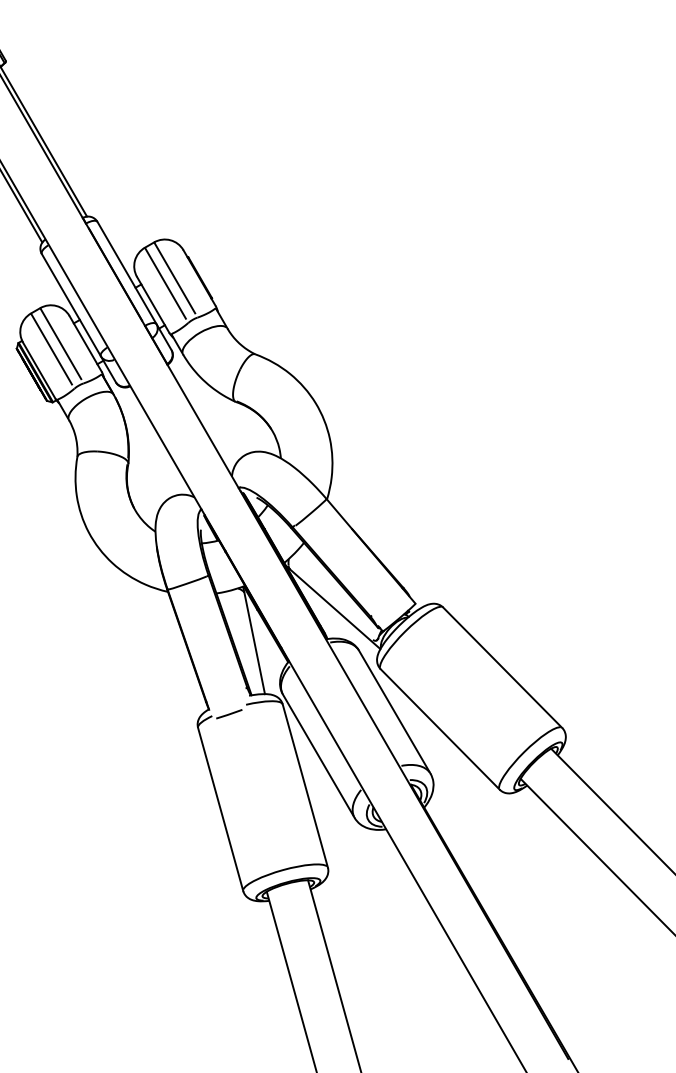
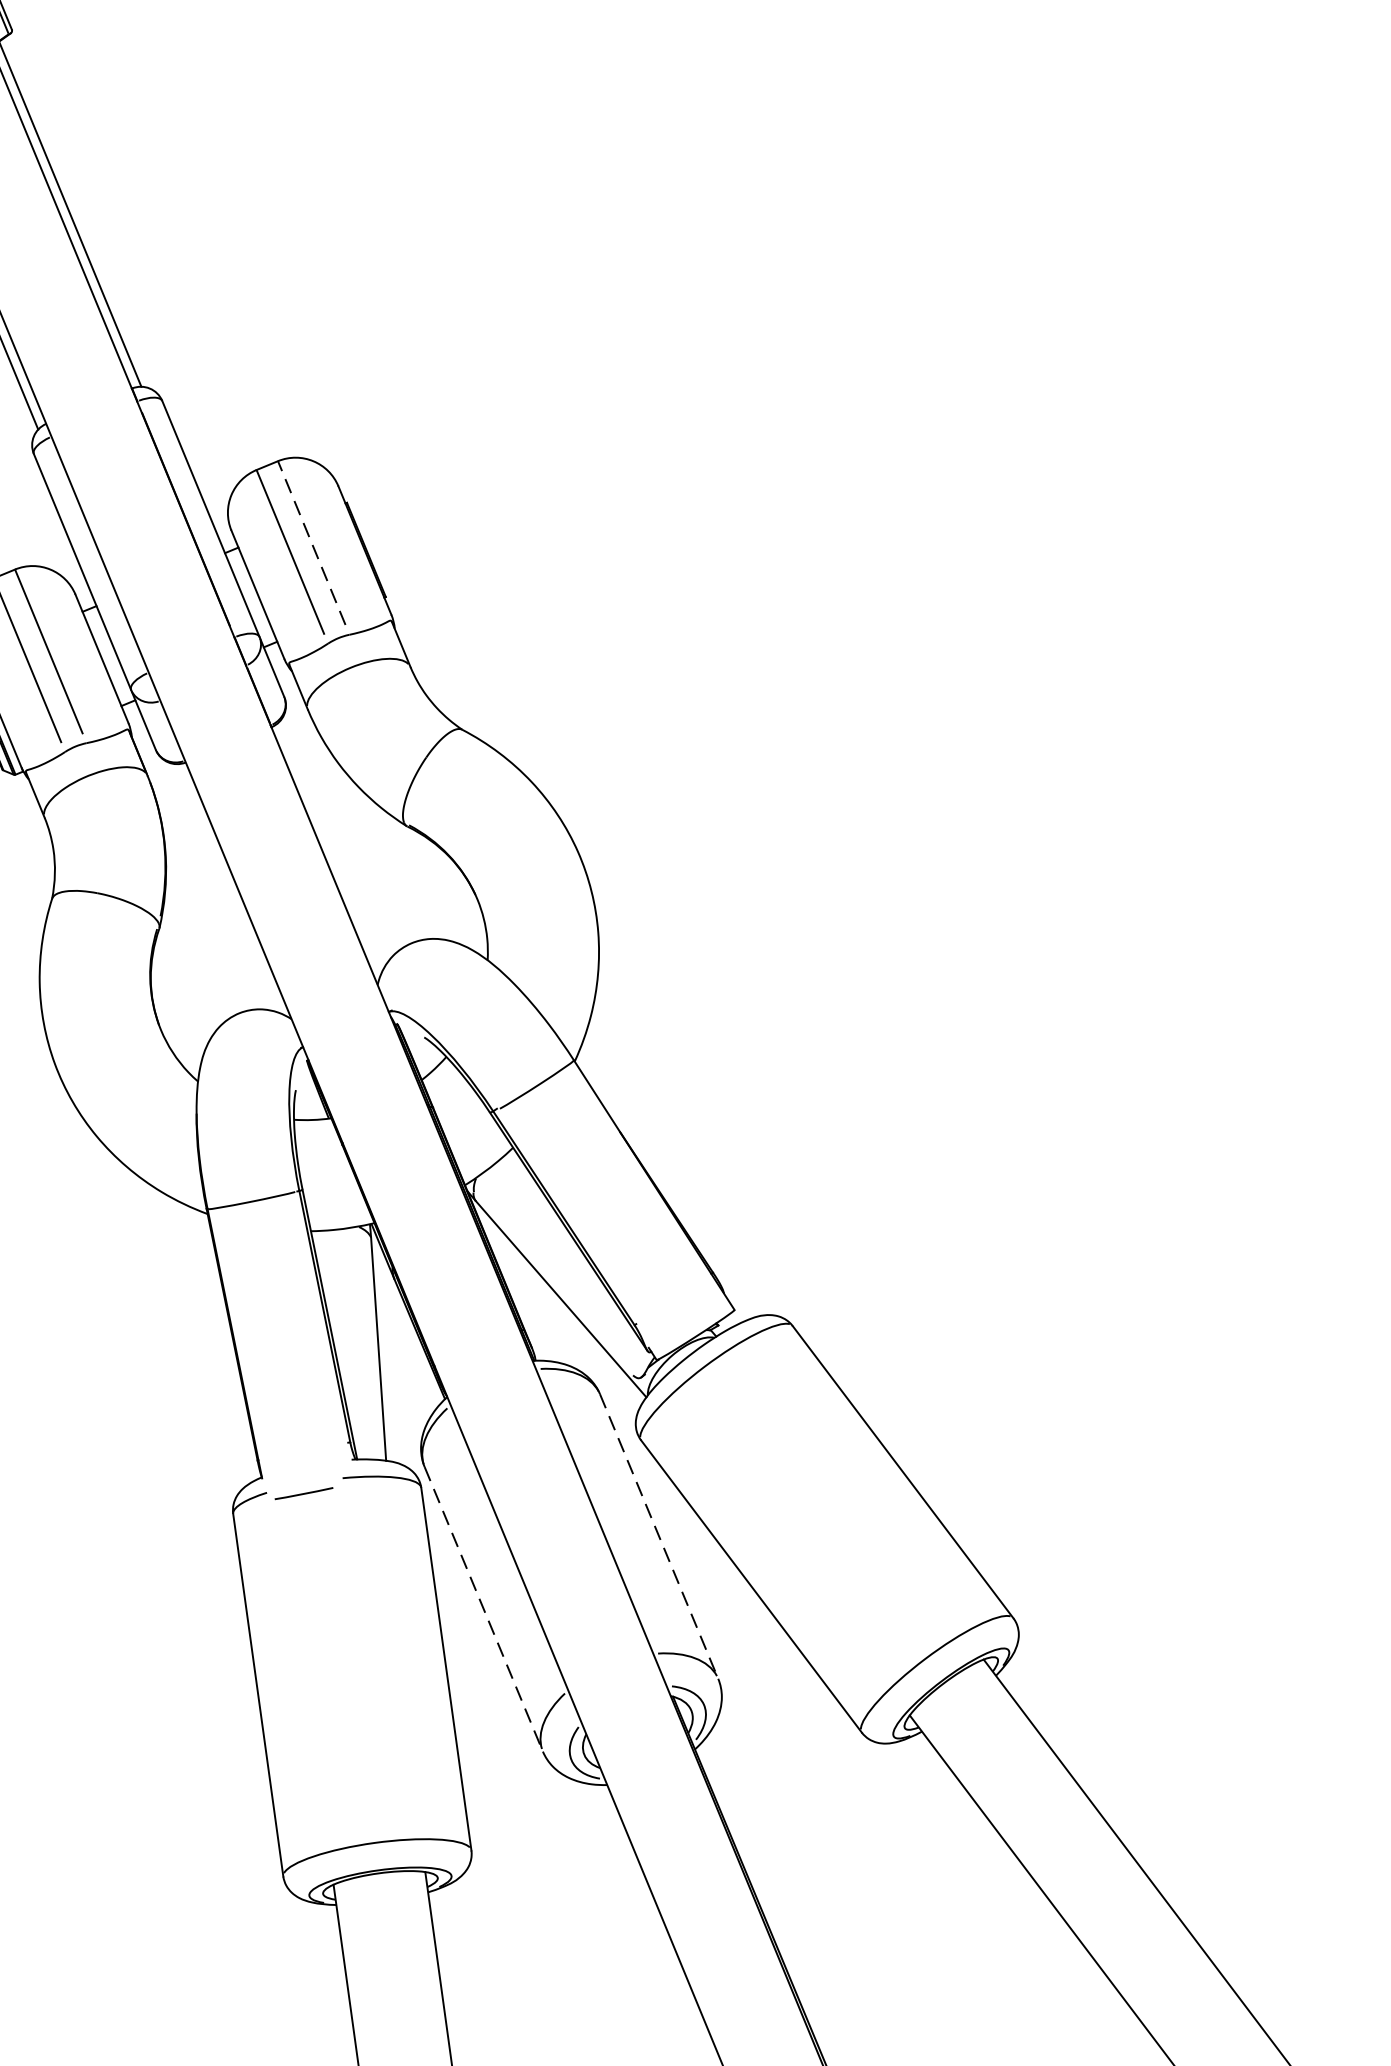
line: (174, 278) -> (311, 544), solid -> dashed
line: (395, 712) -> (660, 1537), solid -> dashed
line: (319, 756) -> (485, 1609), solid -> dashed

